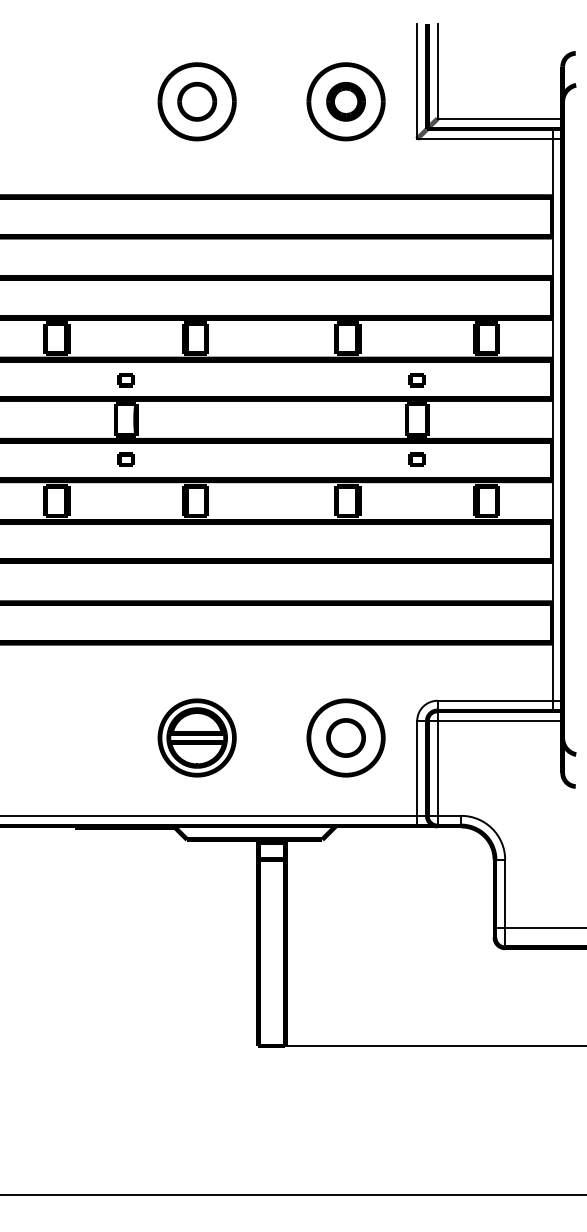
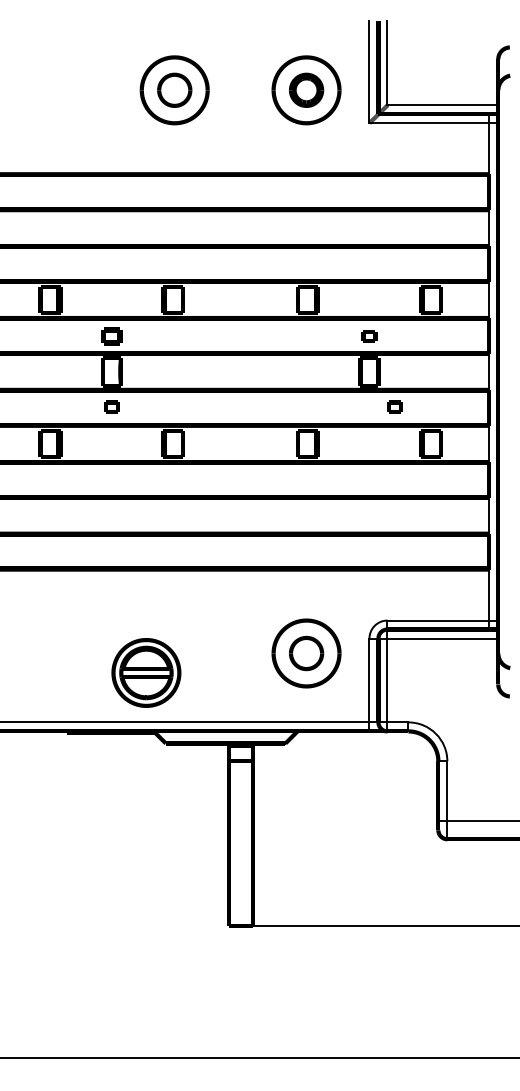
part: (125, 380) -> (111, 337), size x1.4
part: (416, 459) -> (394, 406), moved
part: (196, 737) -> (145, 672), moved

